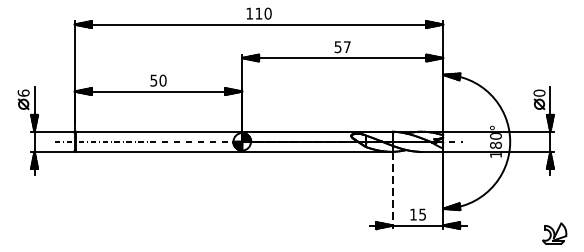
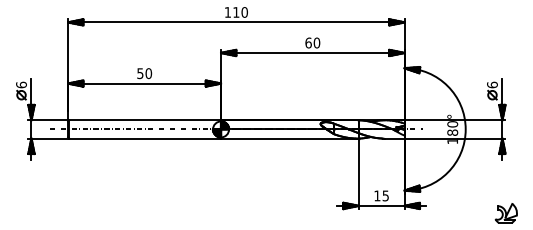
text: (342, 46) -> (312, 42), 57 -> 60
text: (539, 92) -> (492, 84), 0 -> 6
line: (392, 191) -> (358, 174), dashed -> solid

